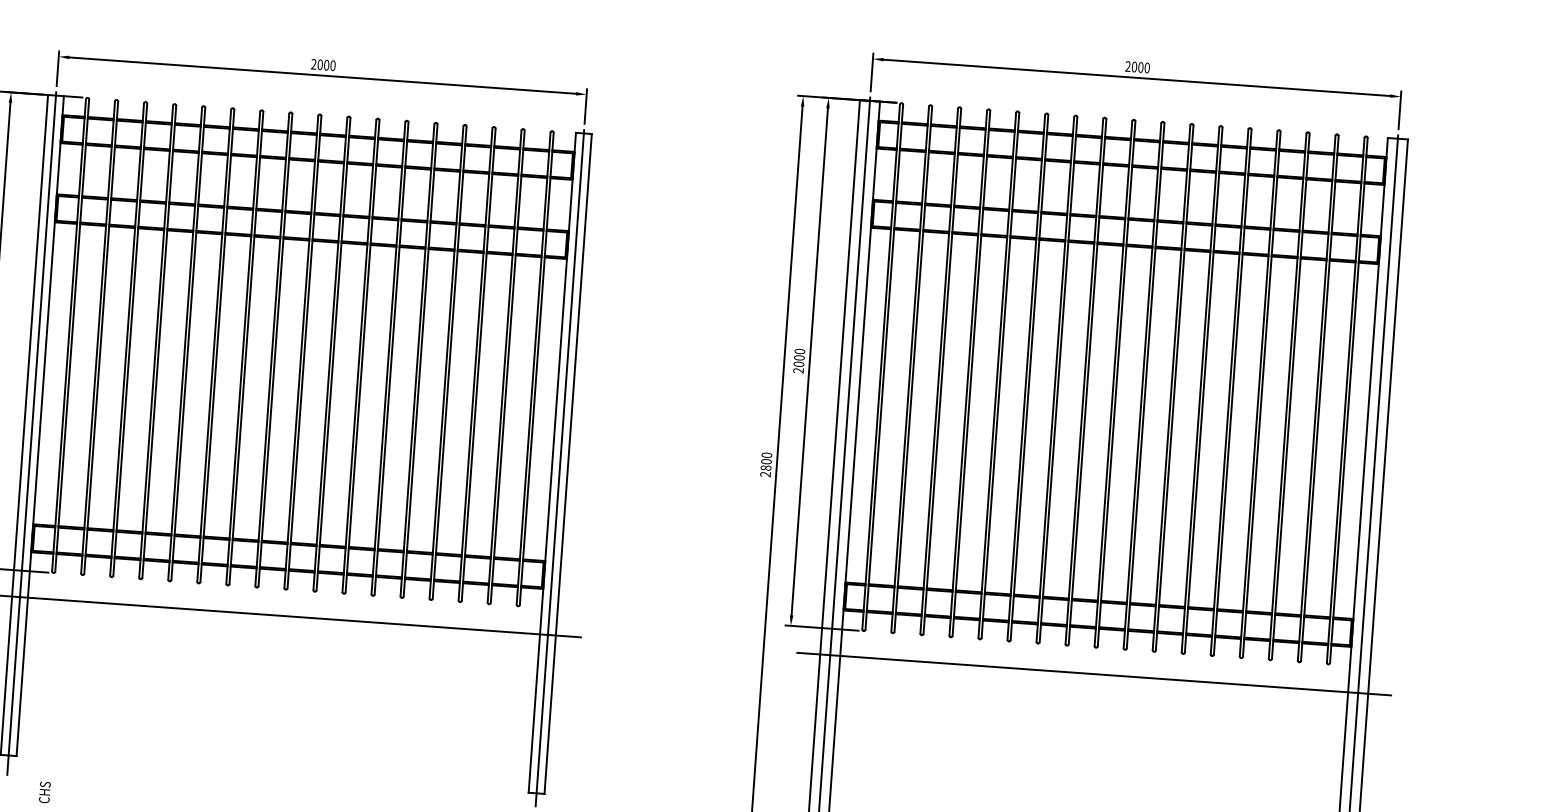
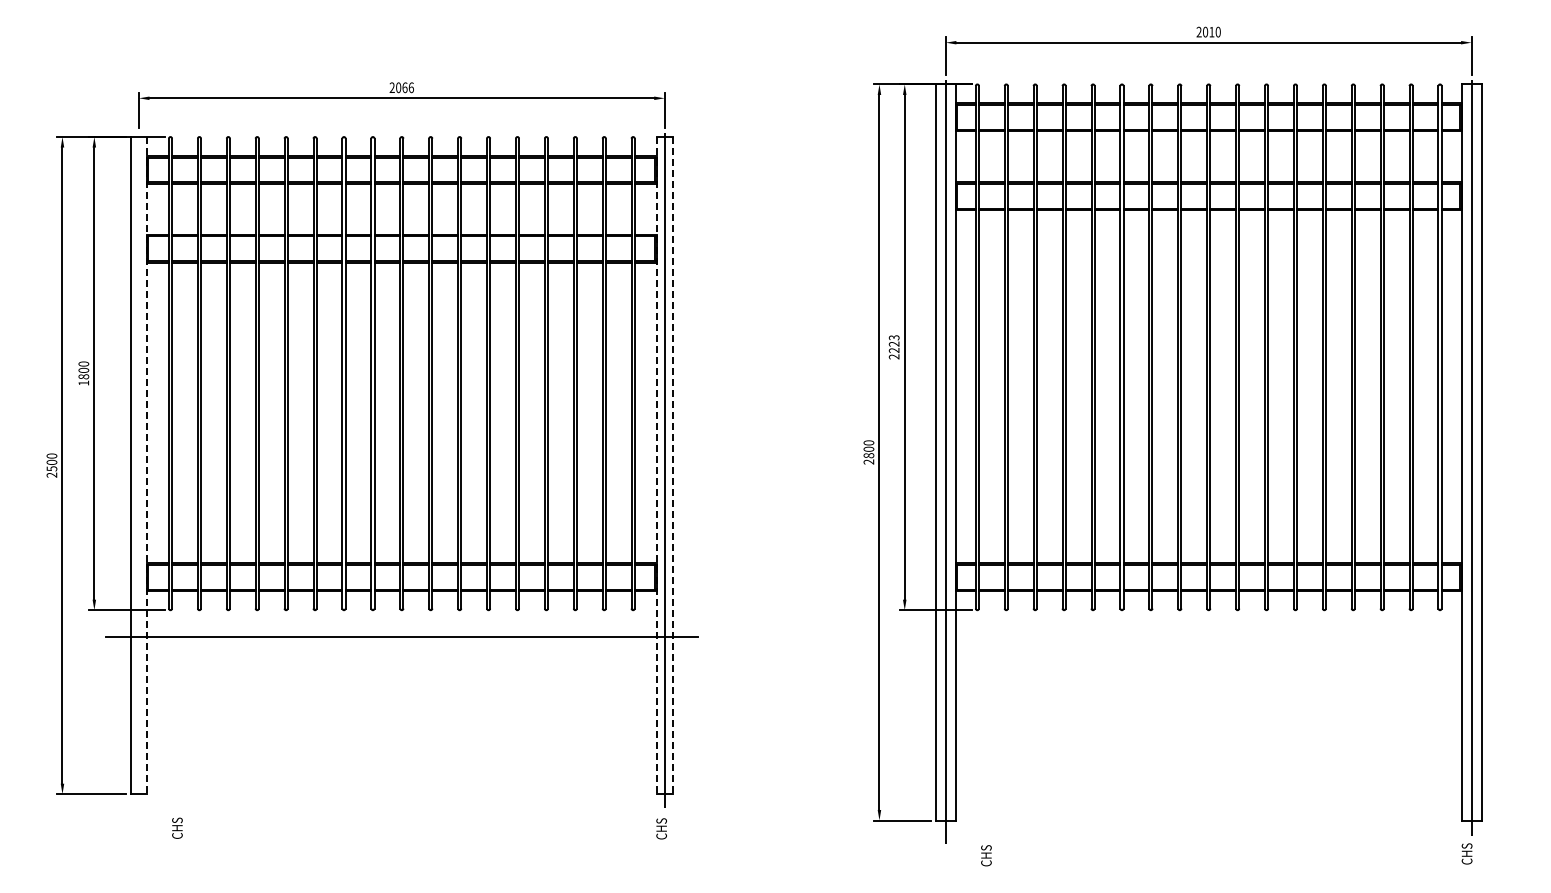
text: (329, 65) -> (407, 87), 2000 -> 2066
text: (1140, 66) -> (1211, 31), 2000 -> 2010
text: (799, 358) -> (894, 344), 2000 -> 2223
line: (39, 425) -> (146, 465), solid -> dashed
line: (31, 433) -> (138, 473), removed
line: (551, 462) -> (656, 465), solid -> dashed
line: (568, 463) -> (672, 465), solid -> dashed
line: (1093, 674) -> (1208, 636), removed

